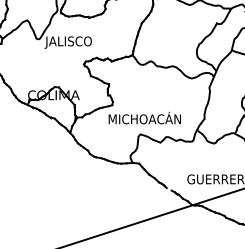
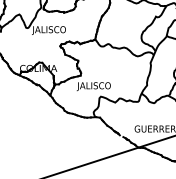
text: (143, 118) -> (103, 85), MICHOACÁN -> JALISCO

